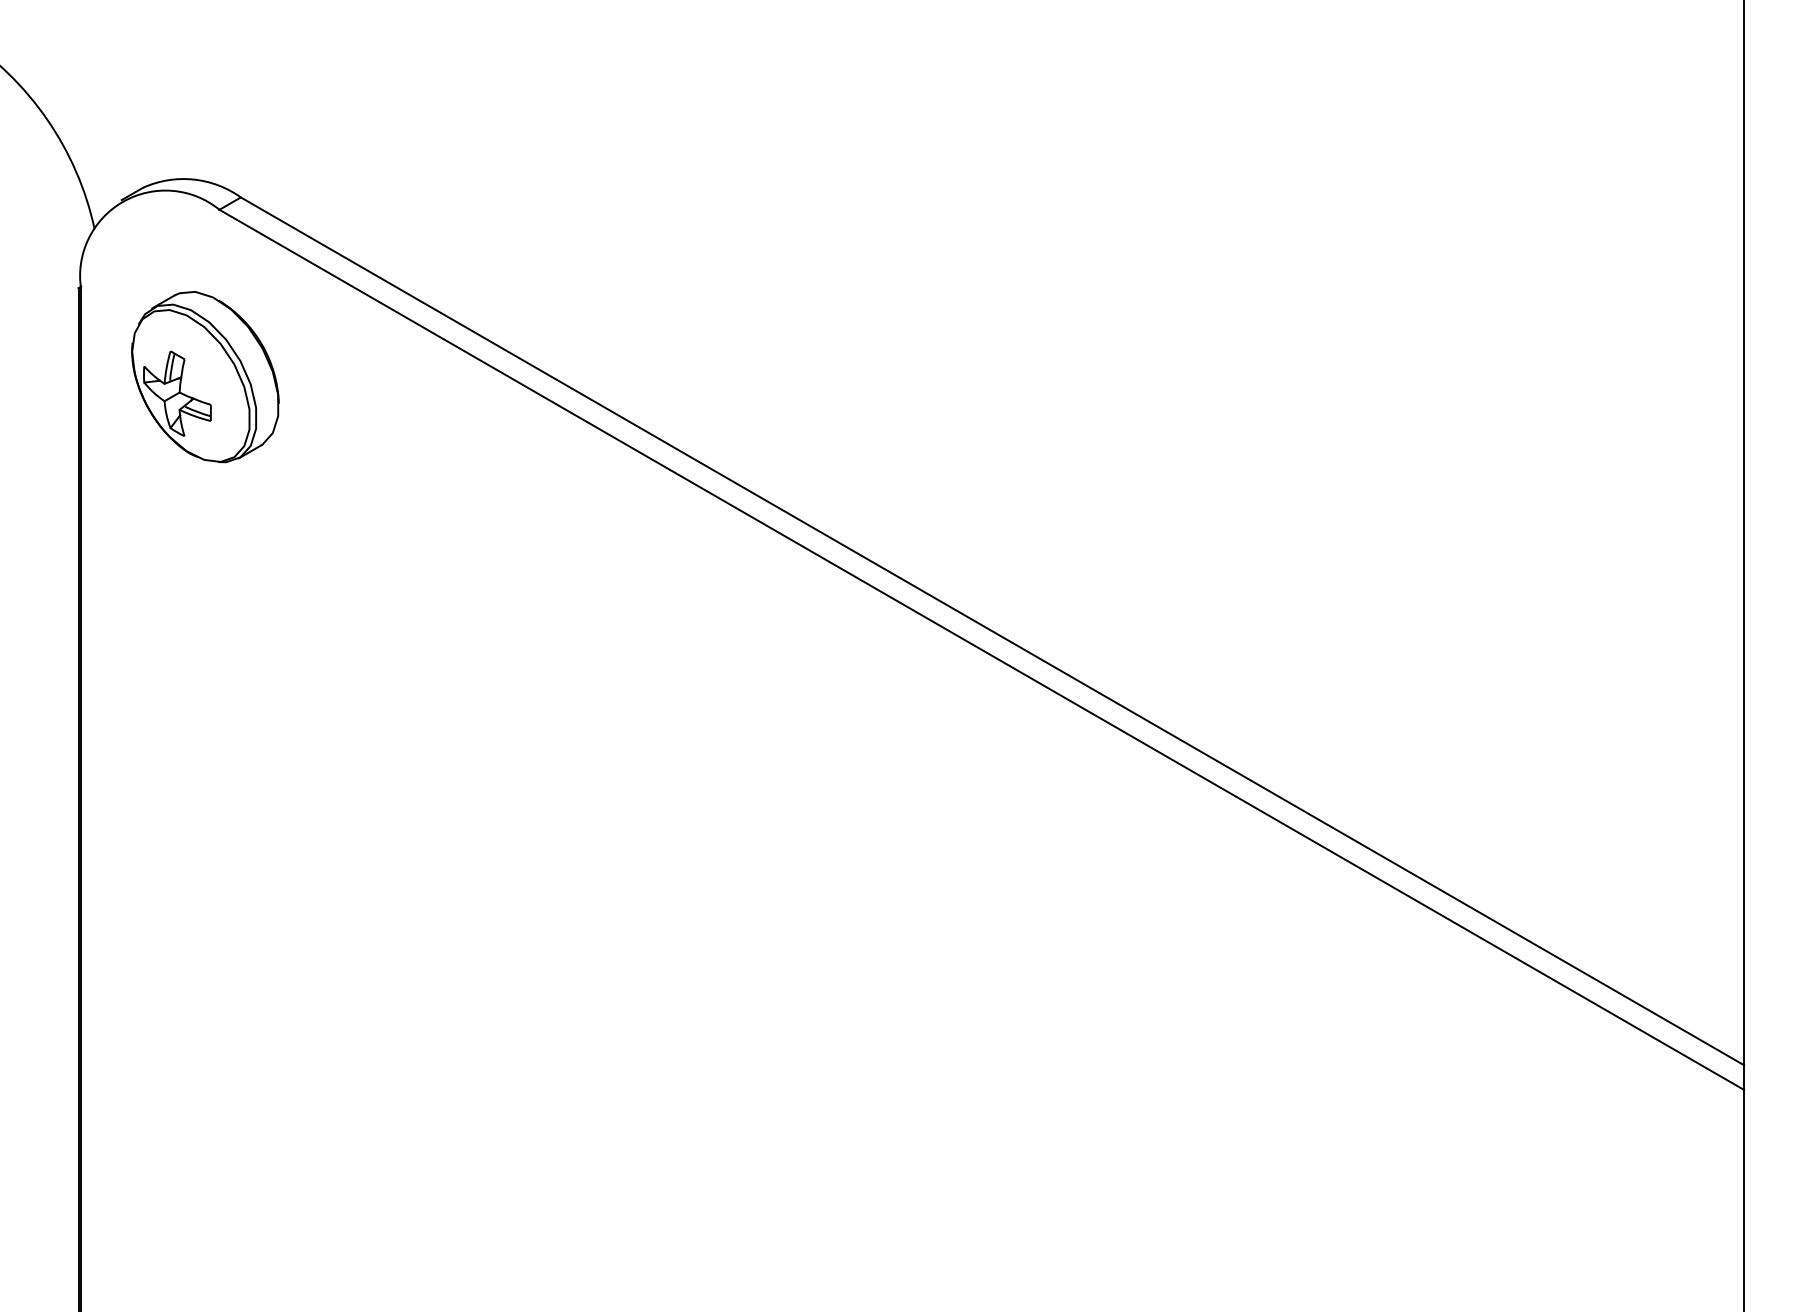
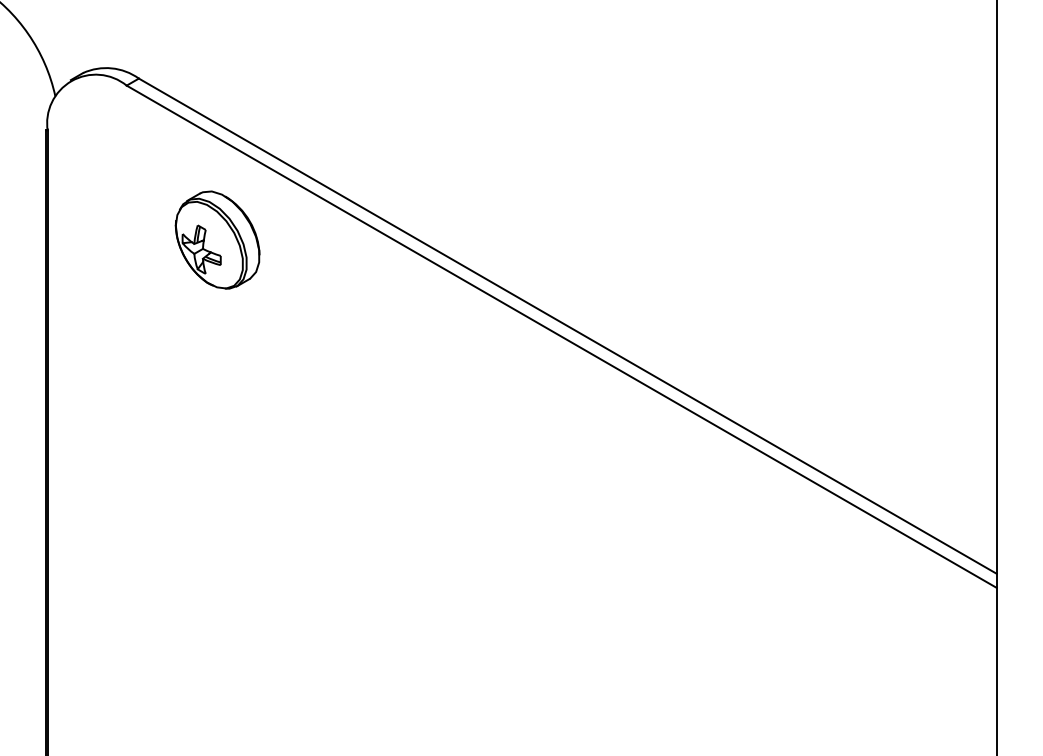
part: (205, 376) -> (217, 239), moved

